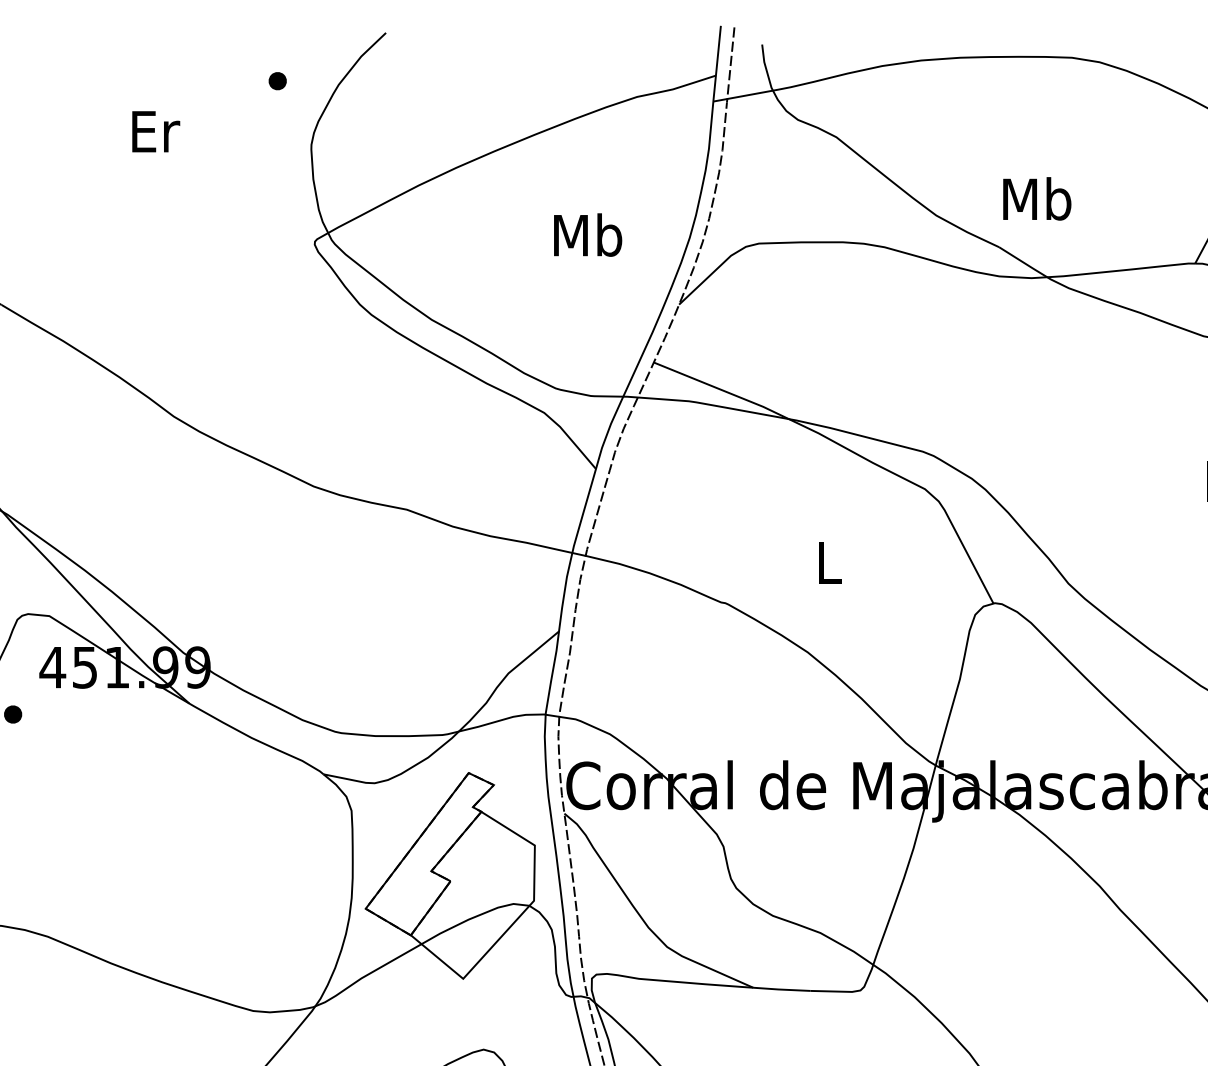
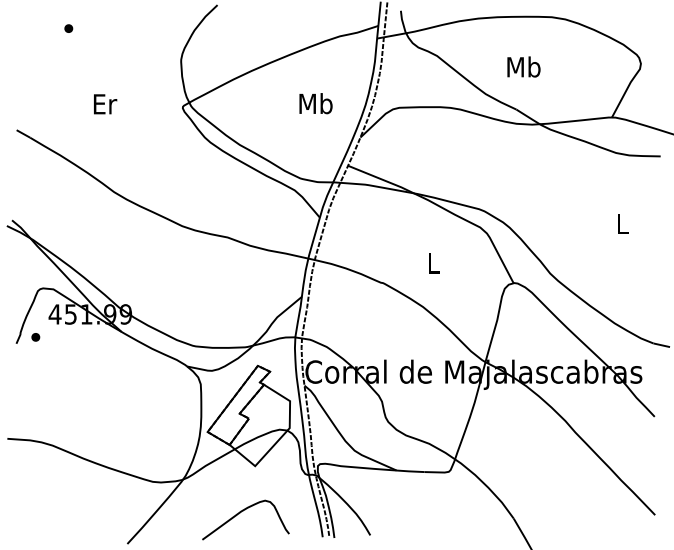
part: (277, 80) -> (68, 28), moved
text: (156, 132) -> (105, 104), moved
text: (1036, 197) -> (523, 66), moved

